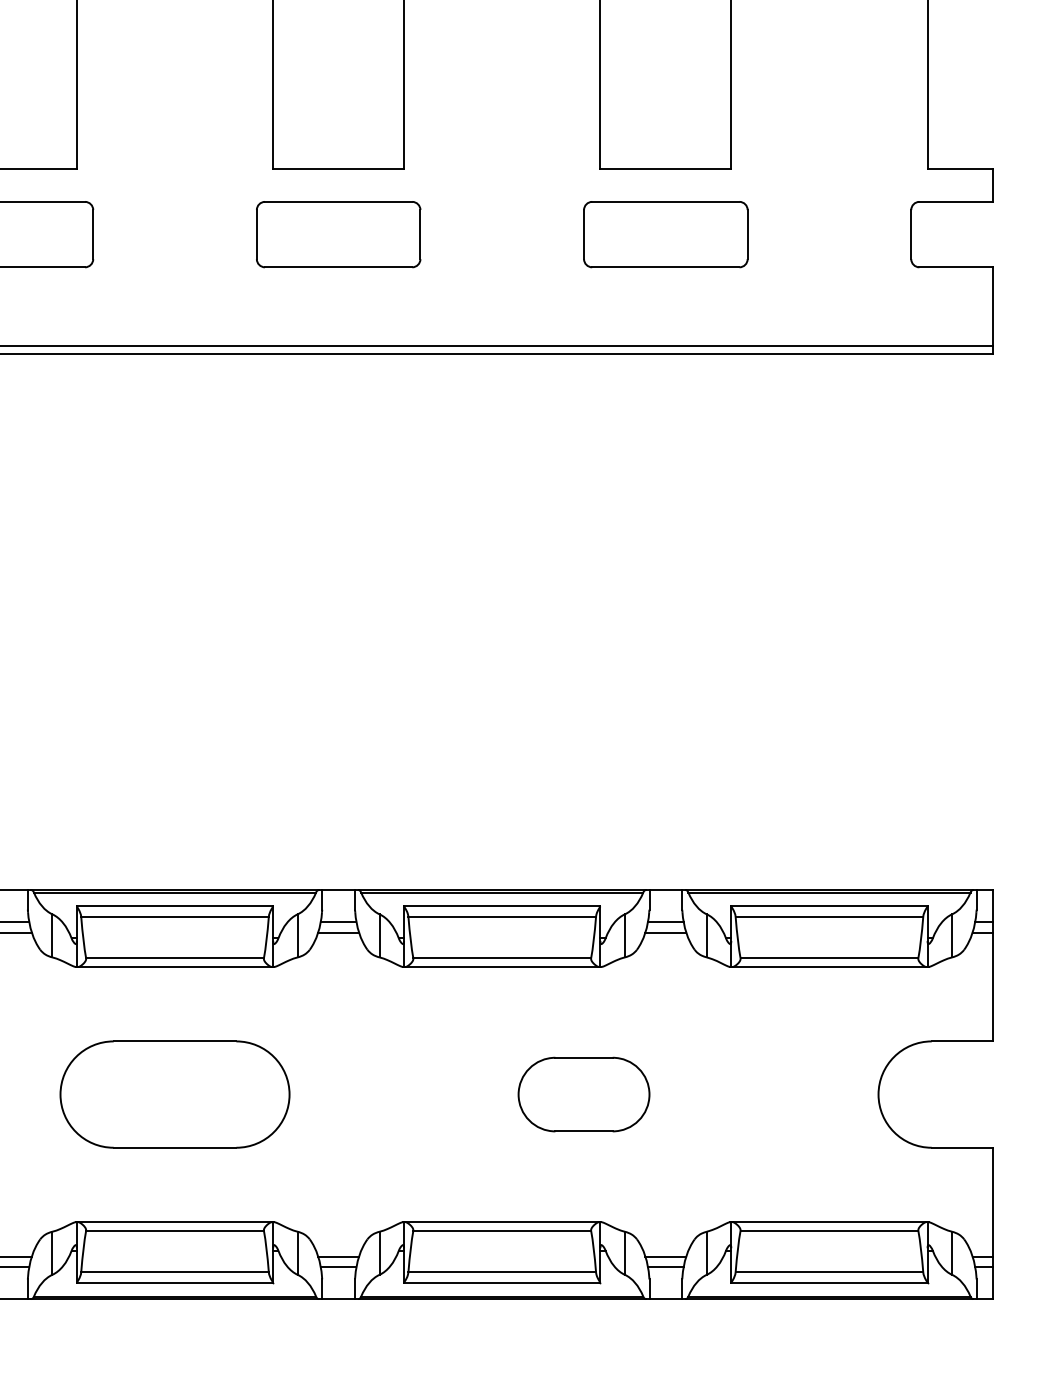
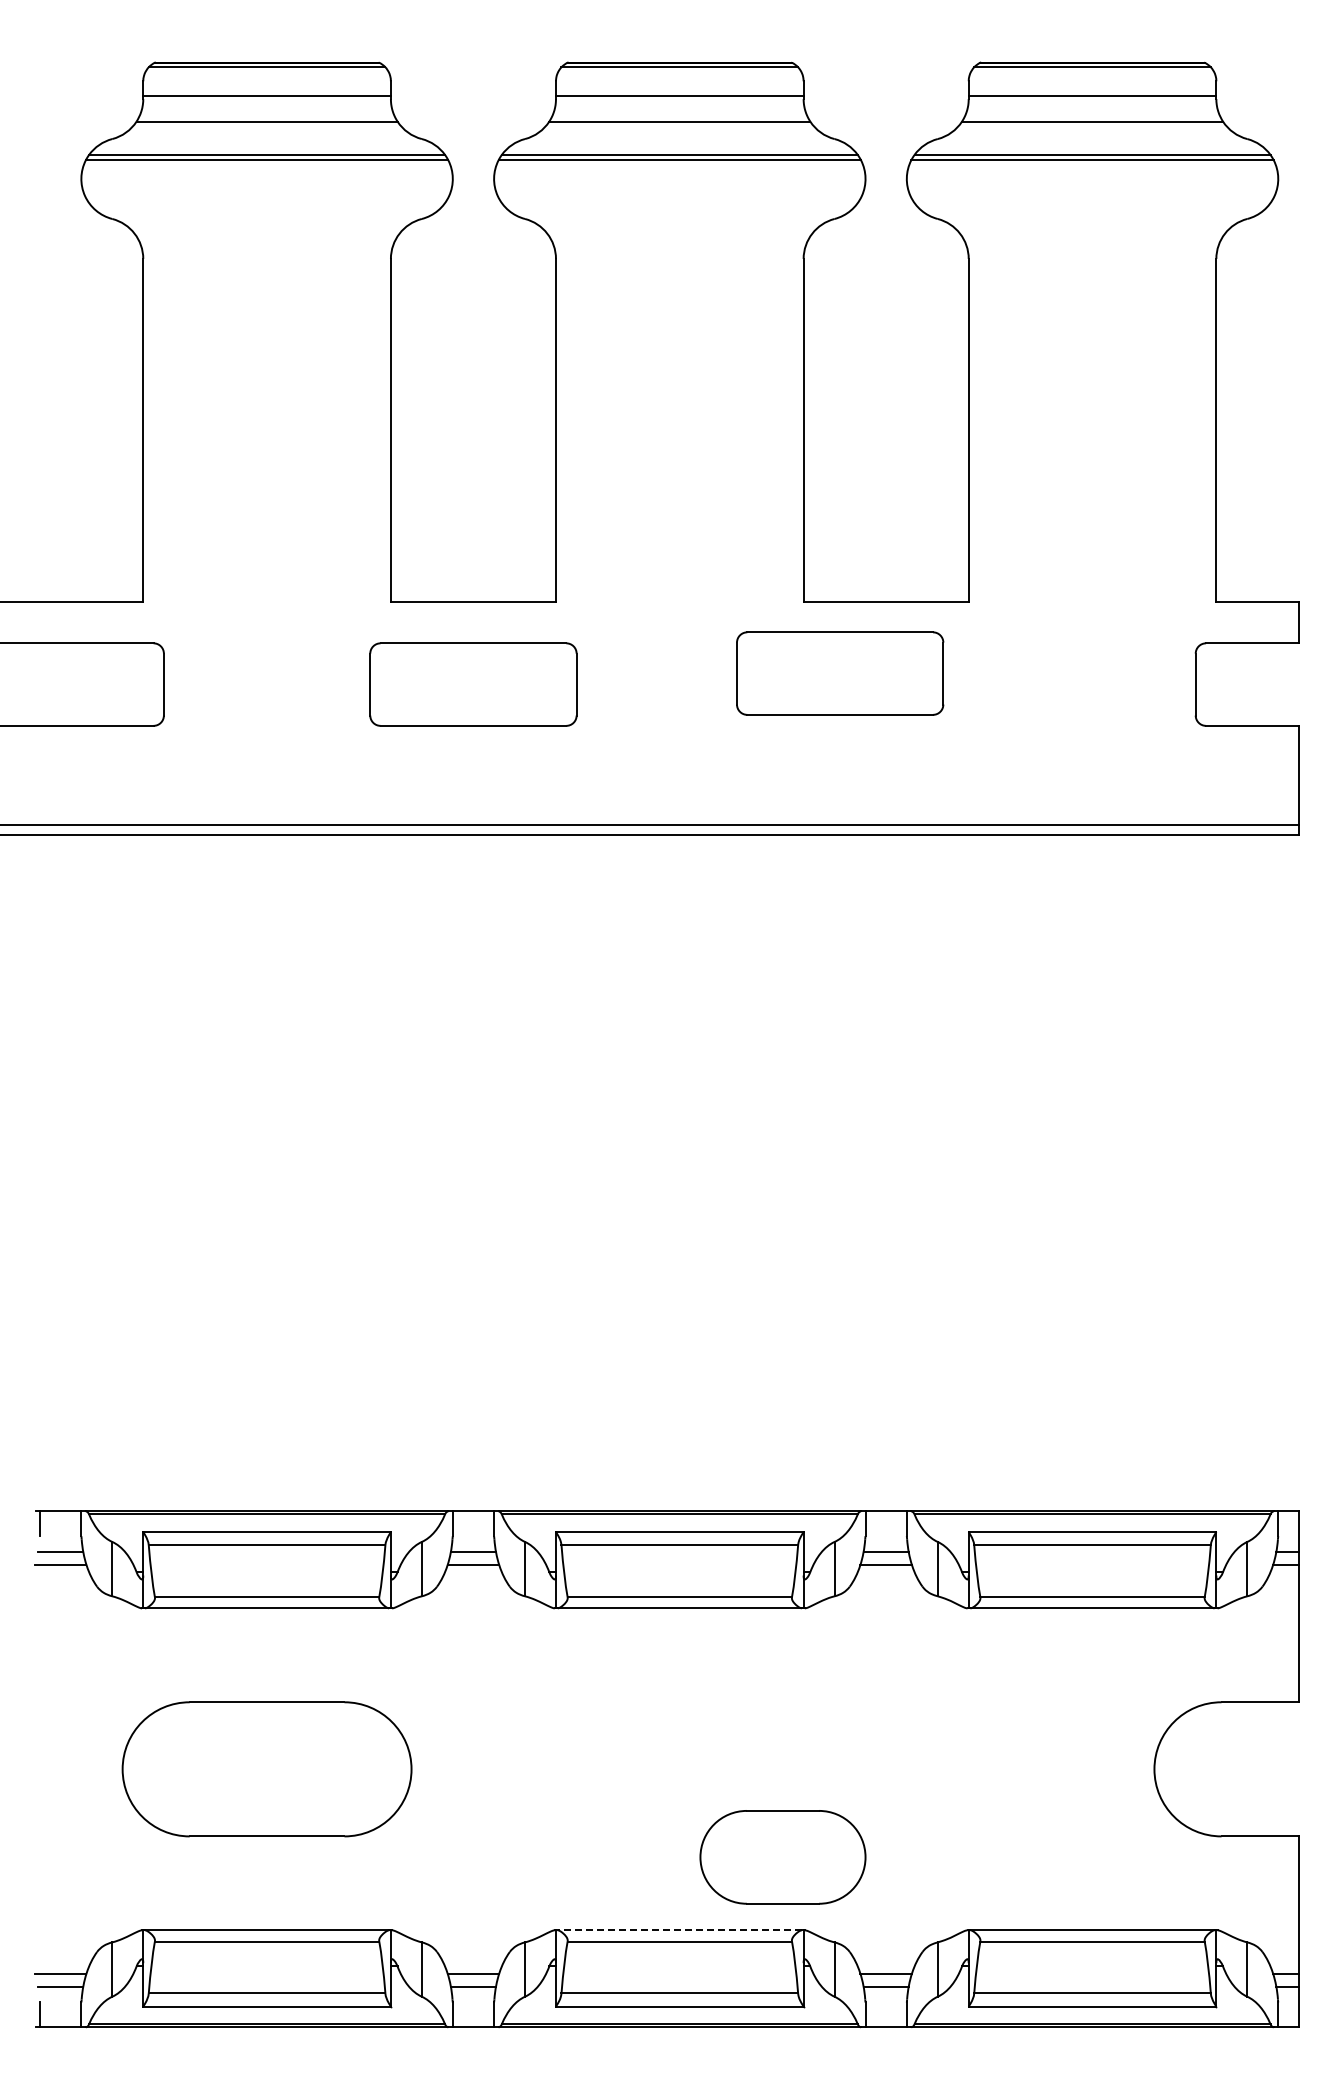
part: (666, 234) -> (840, 673), moved
part: (583, 1094) -> (782, 1857), moved
line: (501, 1222) -> (679, 1930), solid -> dashed

